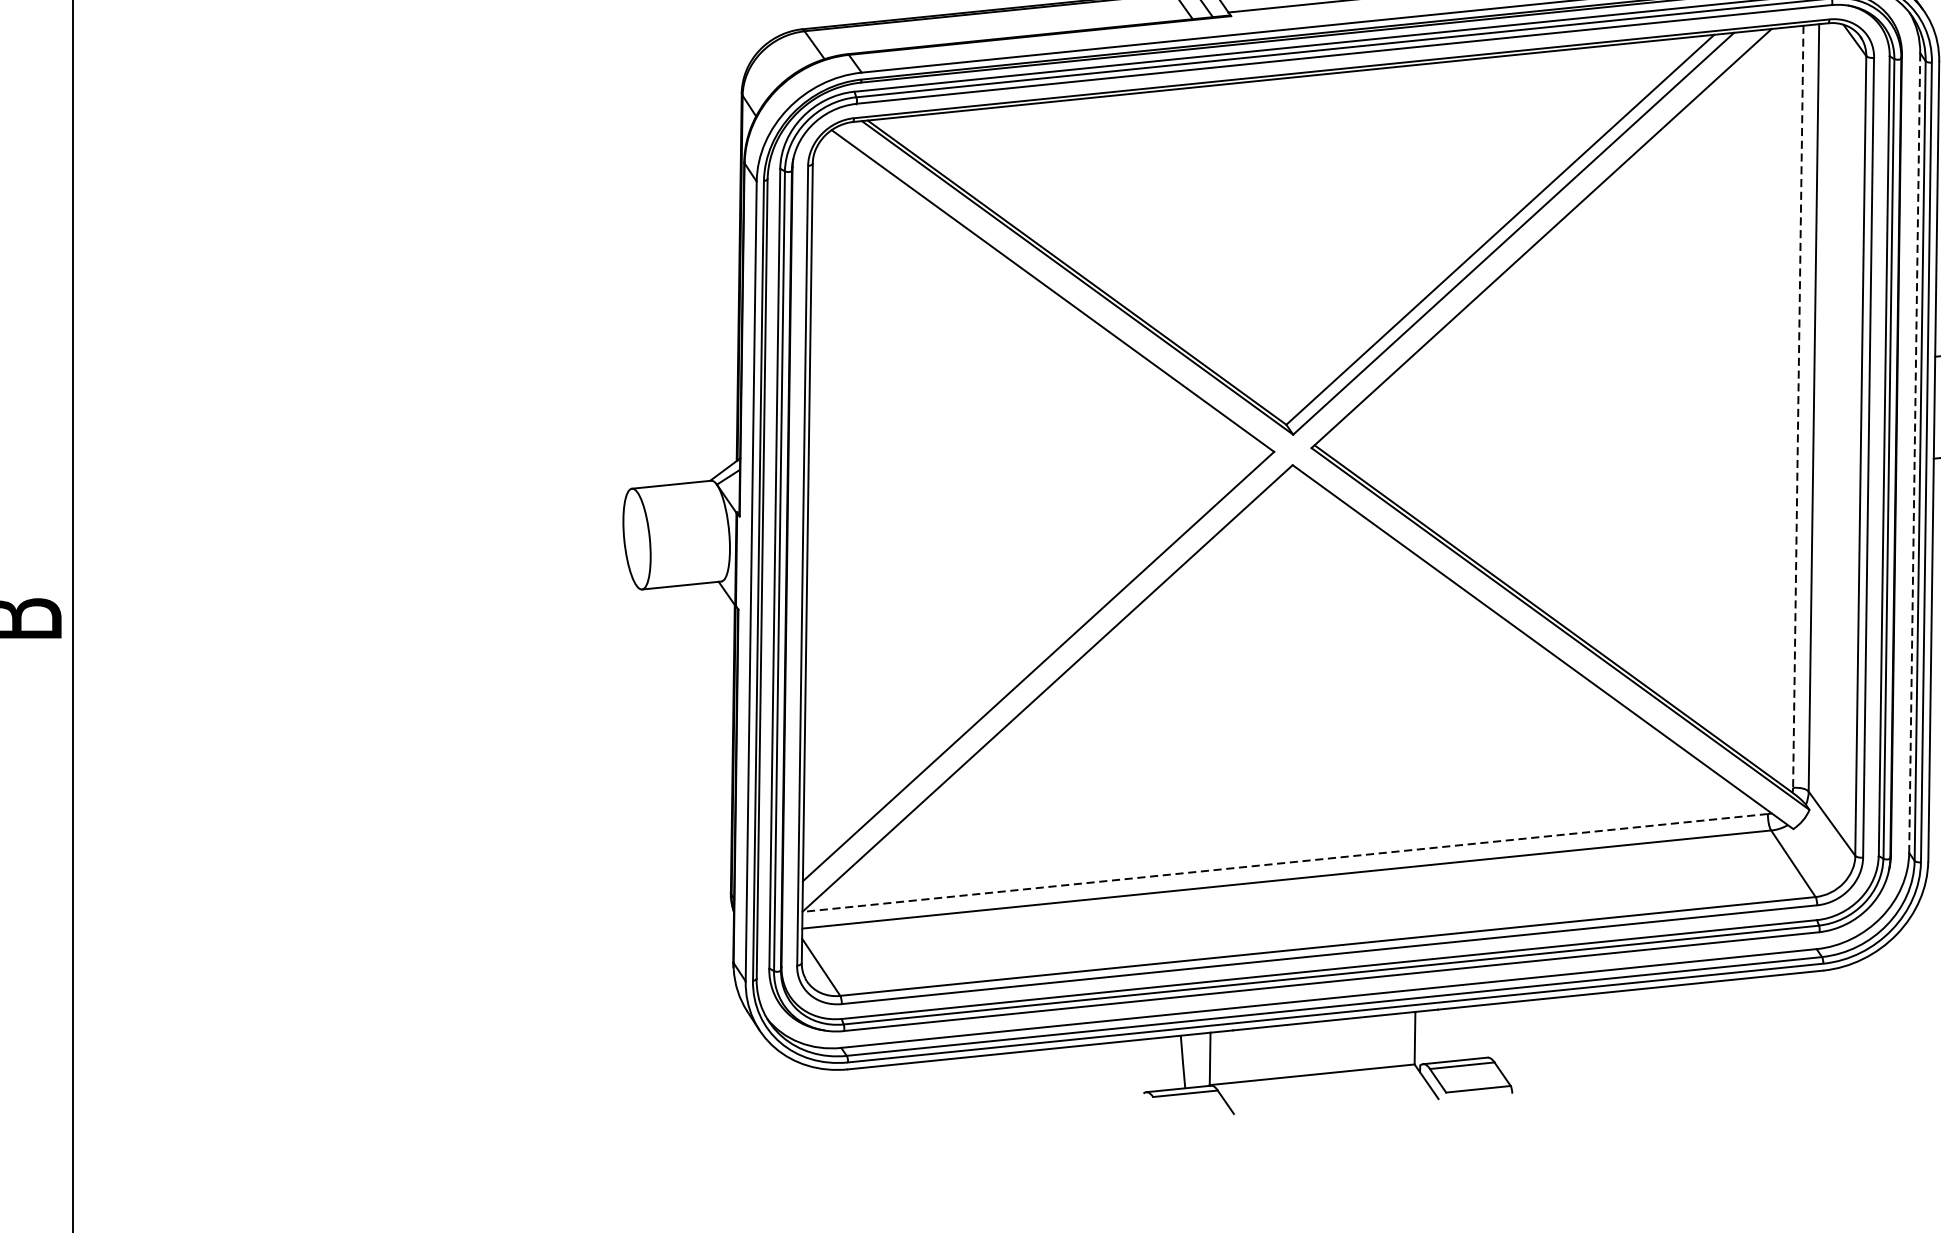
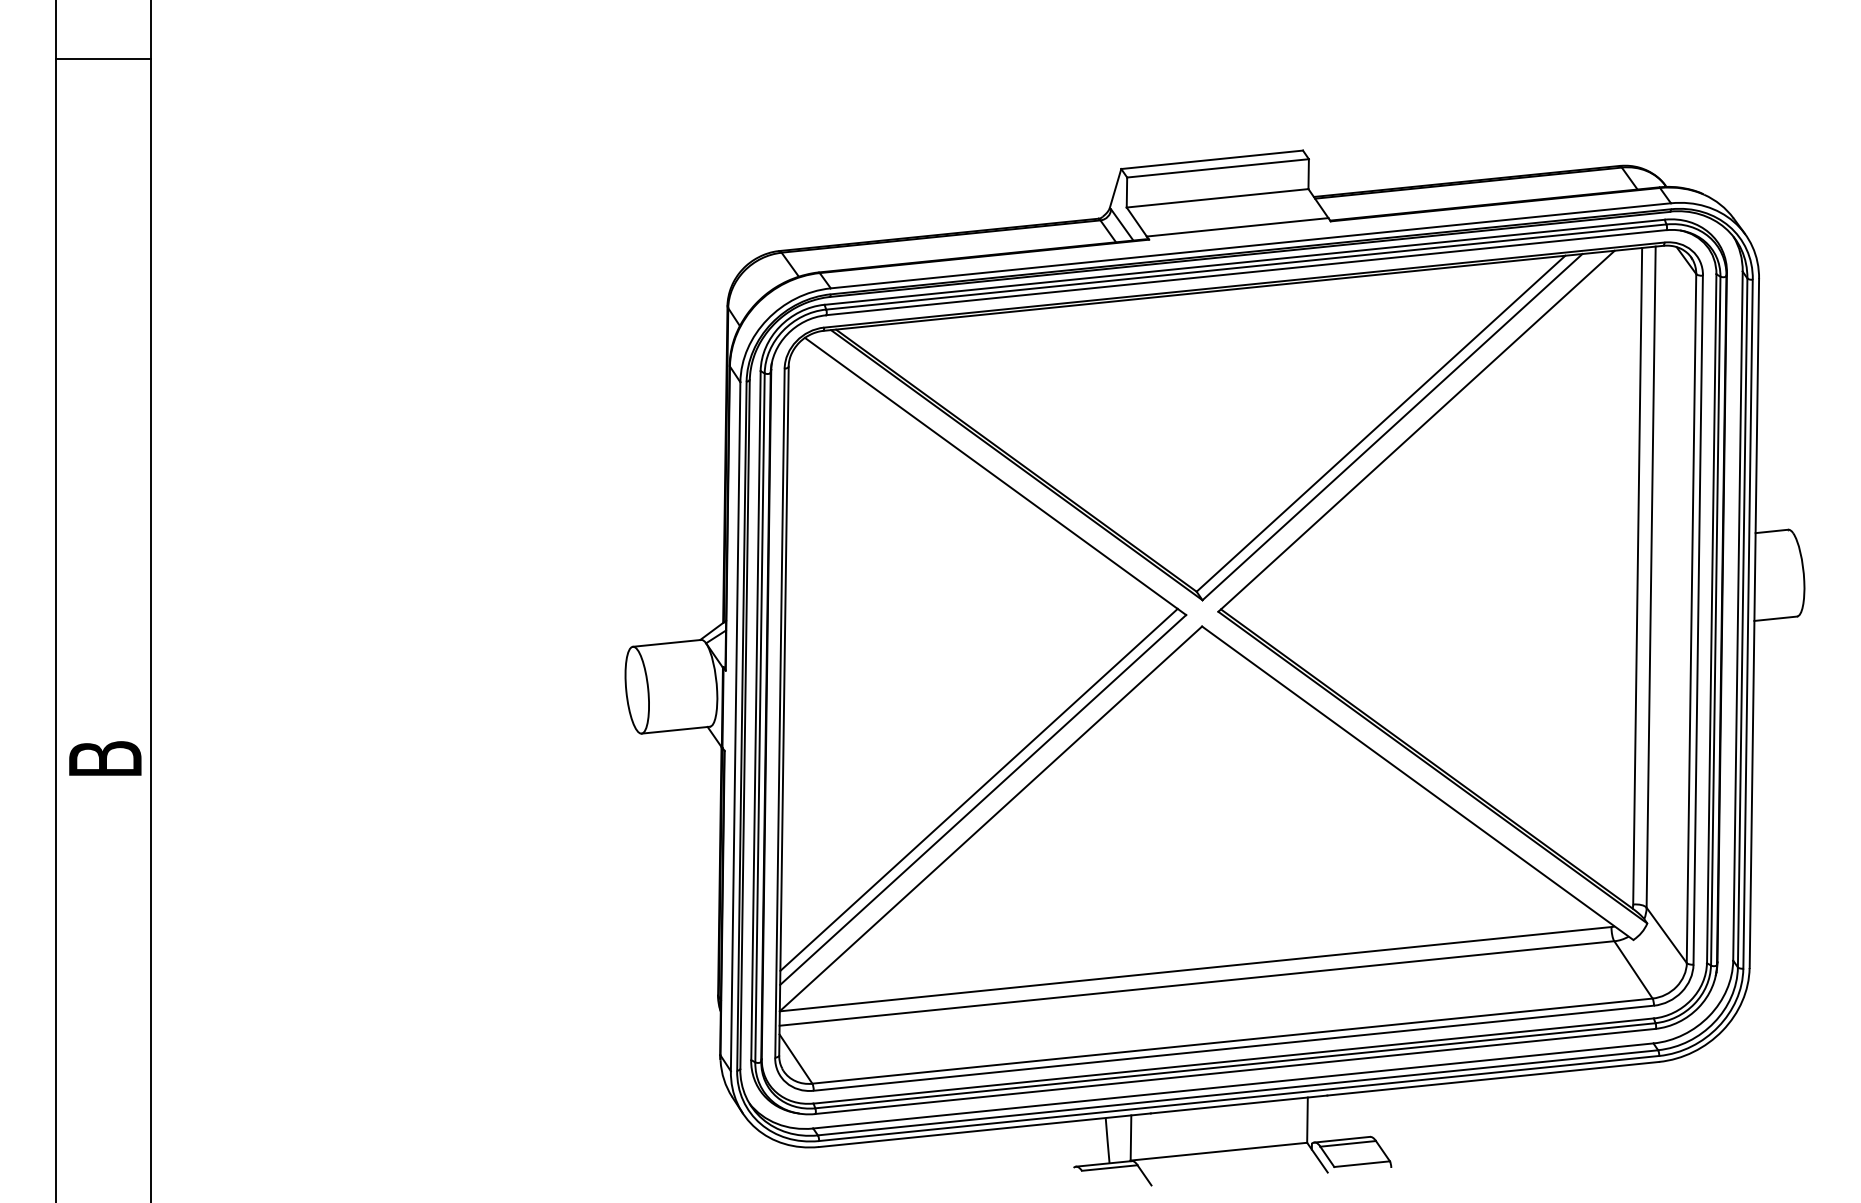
line: (1798, 407) -> (1637, 576), dashed -> solid
line: (1914, 453) -> (1737, 616), dashed -> solid
line: (1033, 654) -> (978, 789), added
line: (1285, 863) -> (1195, 969), dashed -> solid

